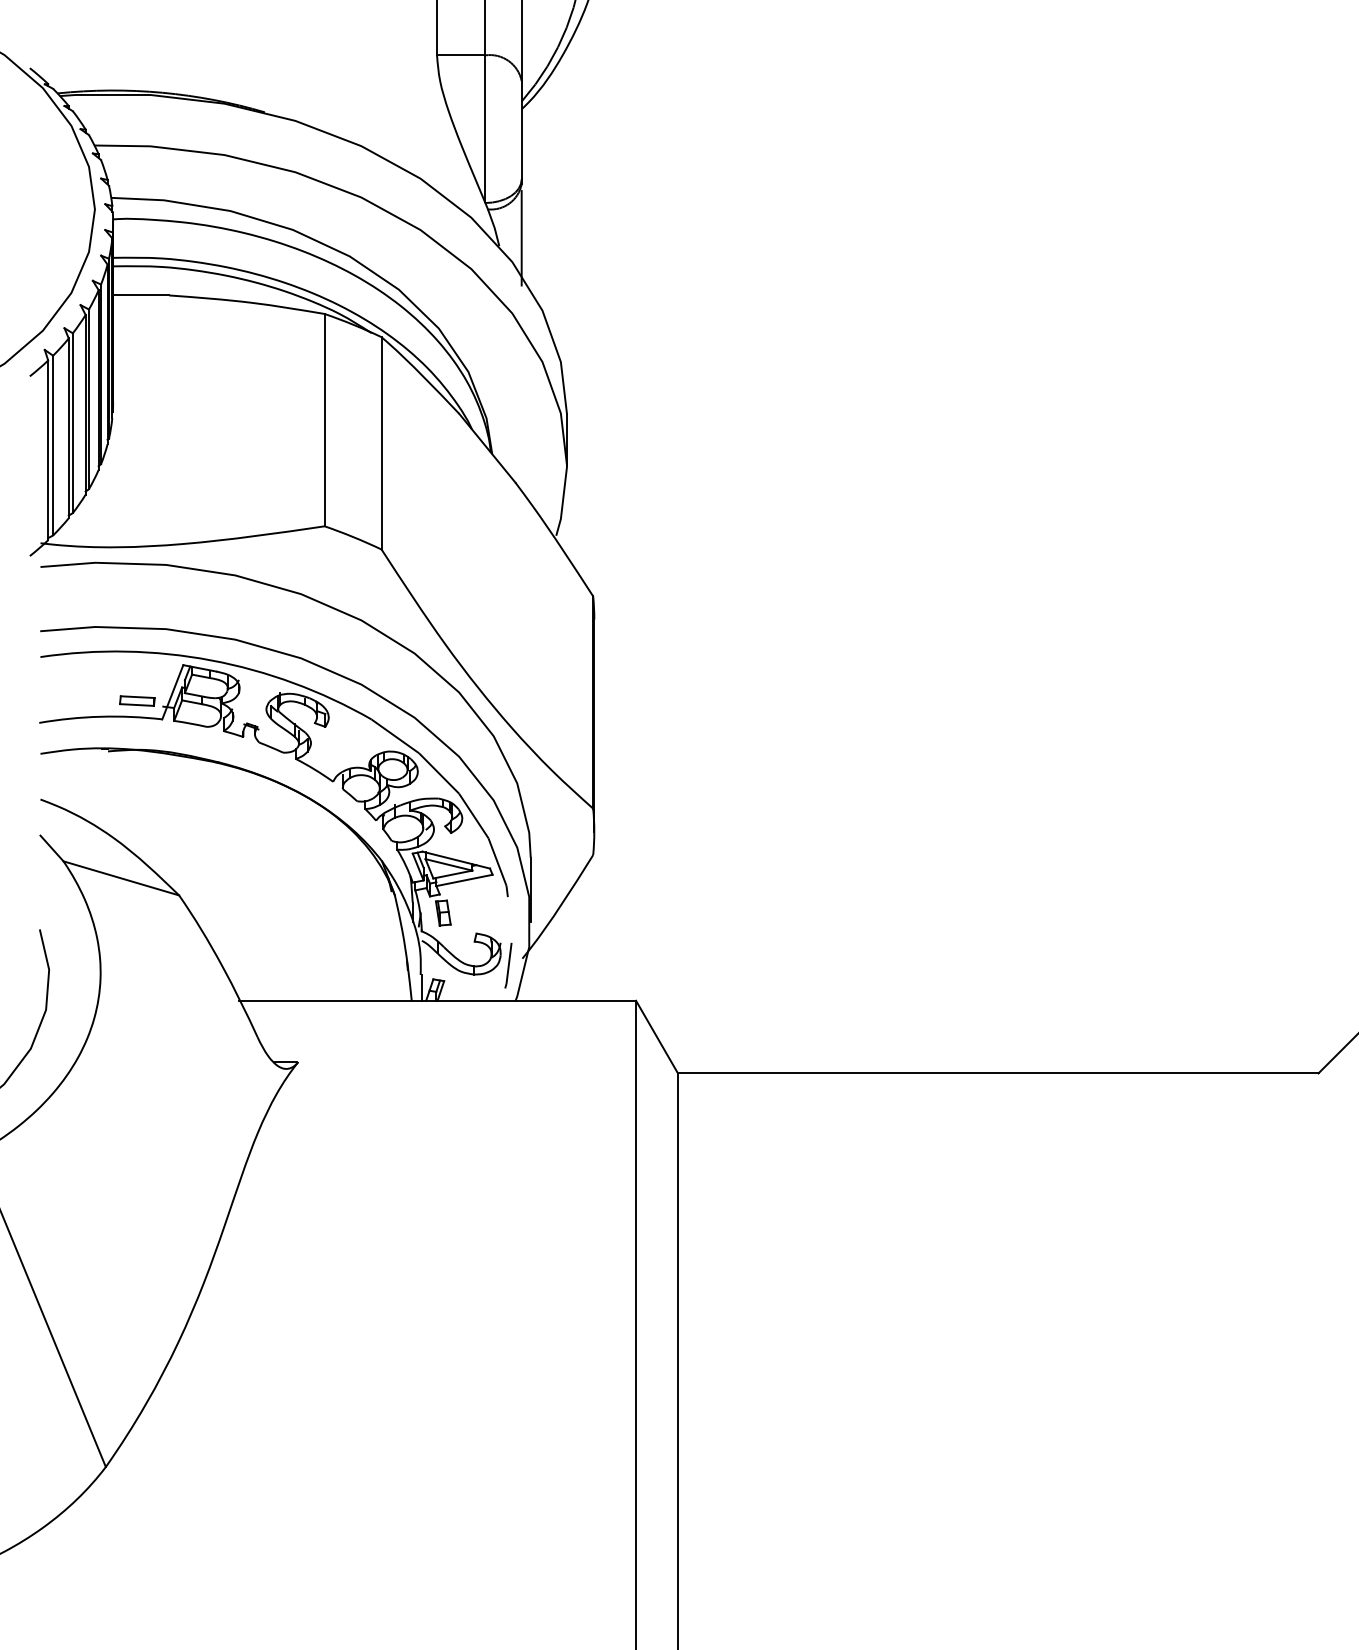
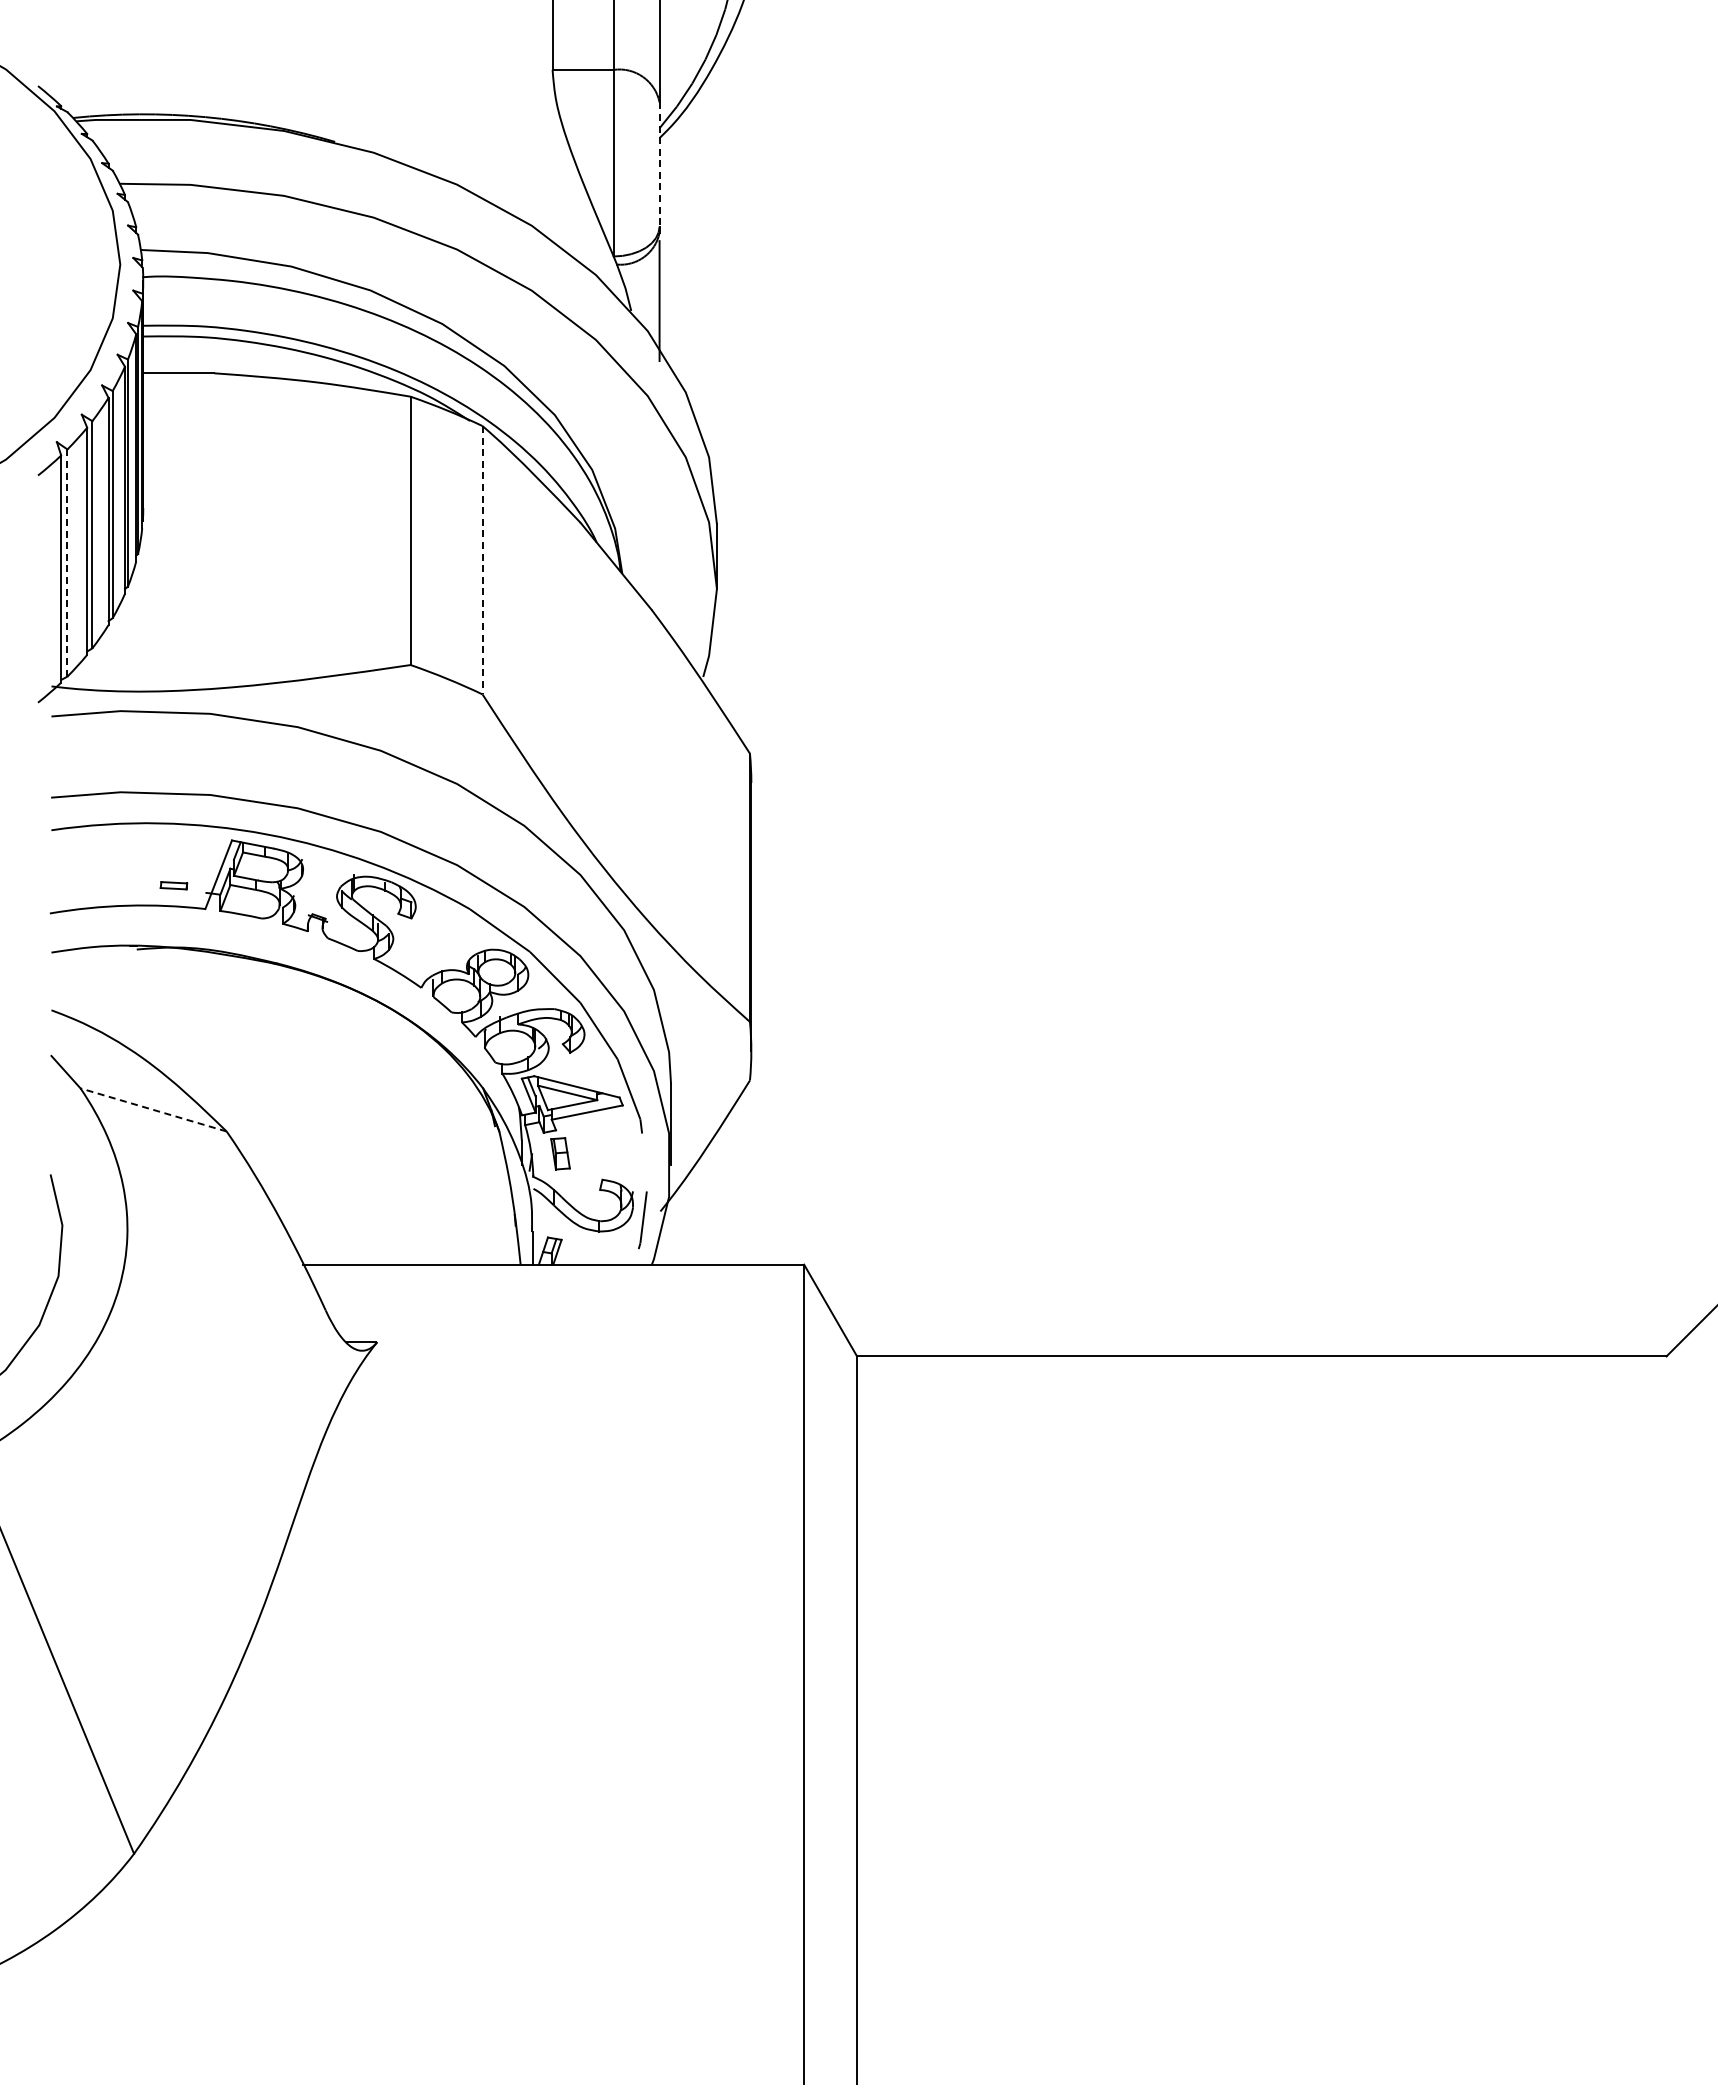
line: (521, 131) -> (659, 165), solid -> dashed
line: (381, 443) -> (482, 560), solid -> dashed
line: (53, 445) -> (67, 563), solid -> dashed
part: (137, 700) -> (173, 885), size x0.6
line: (121, 878) -> (153, 1109), solid -> dashed

